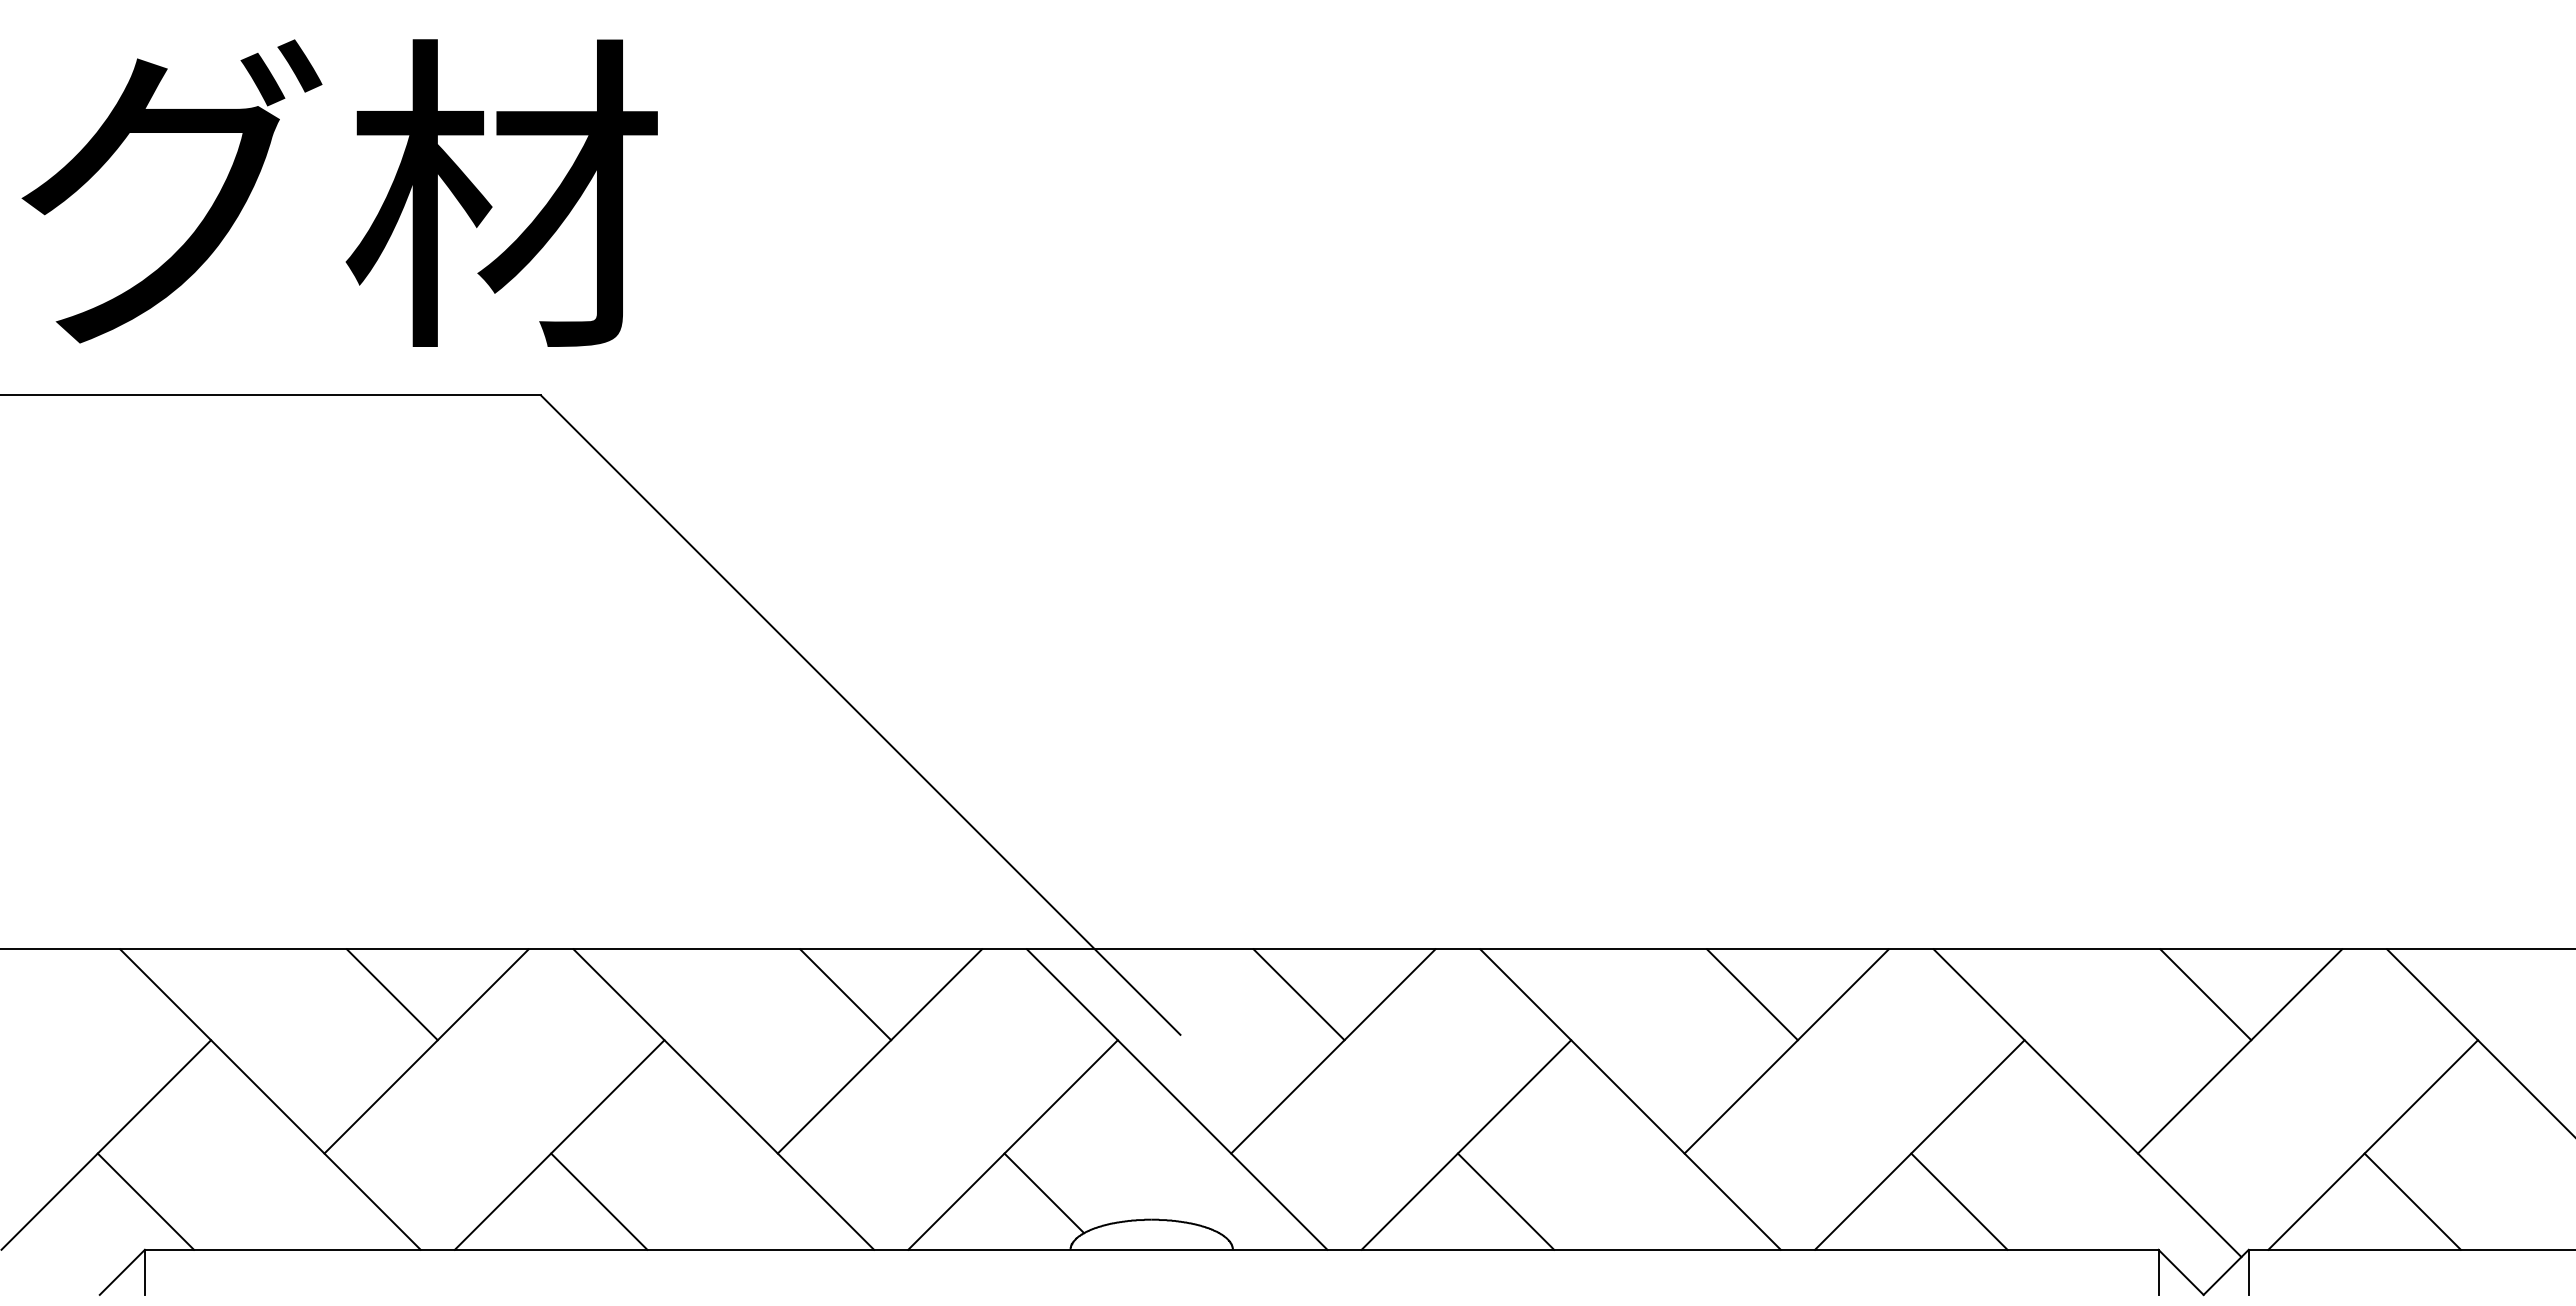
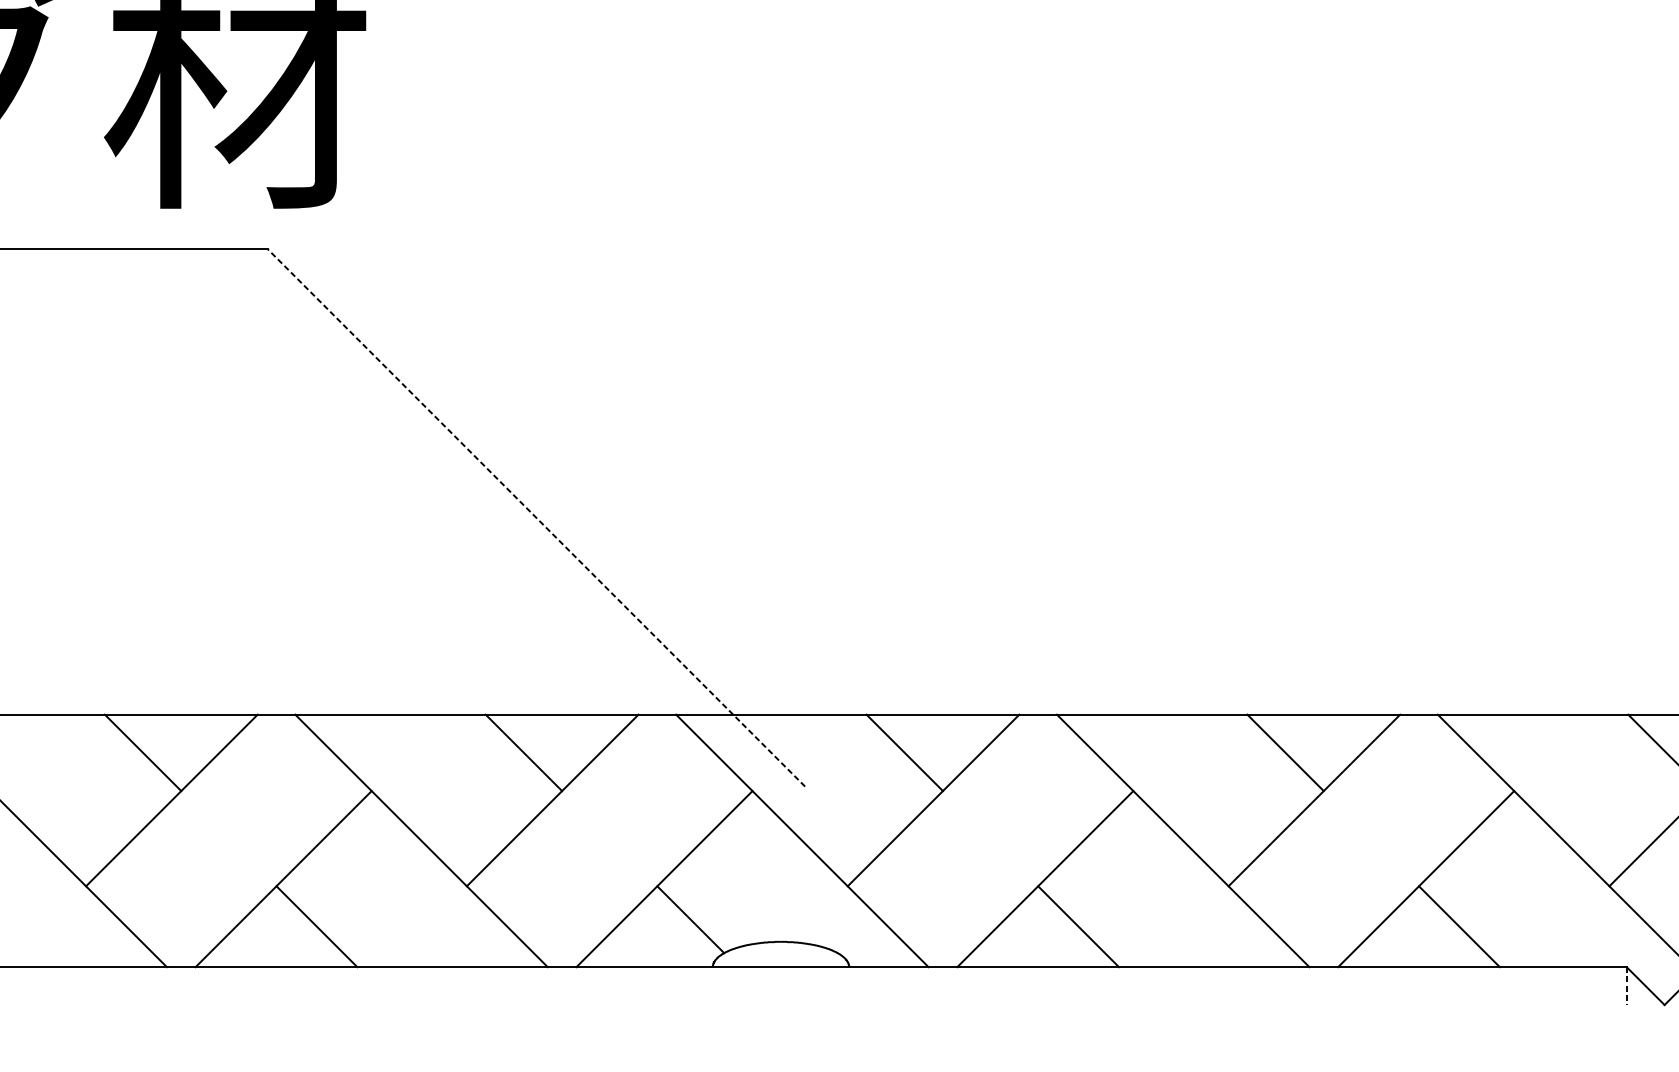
line: (860, 714) -> (536, 517), solid -> dashed
line: (2158, 1272) -> (1626, 986), solid -> dashed

